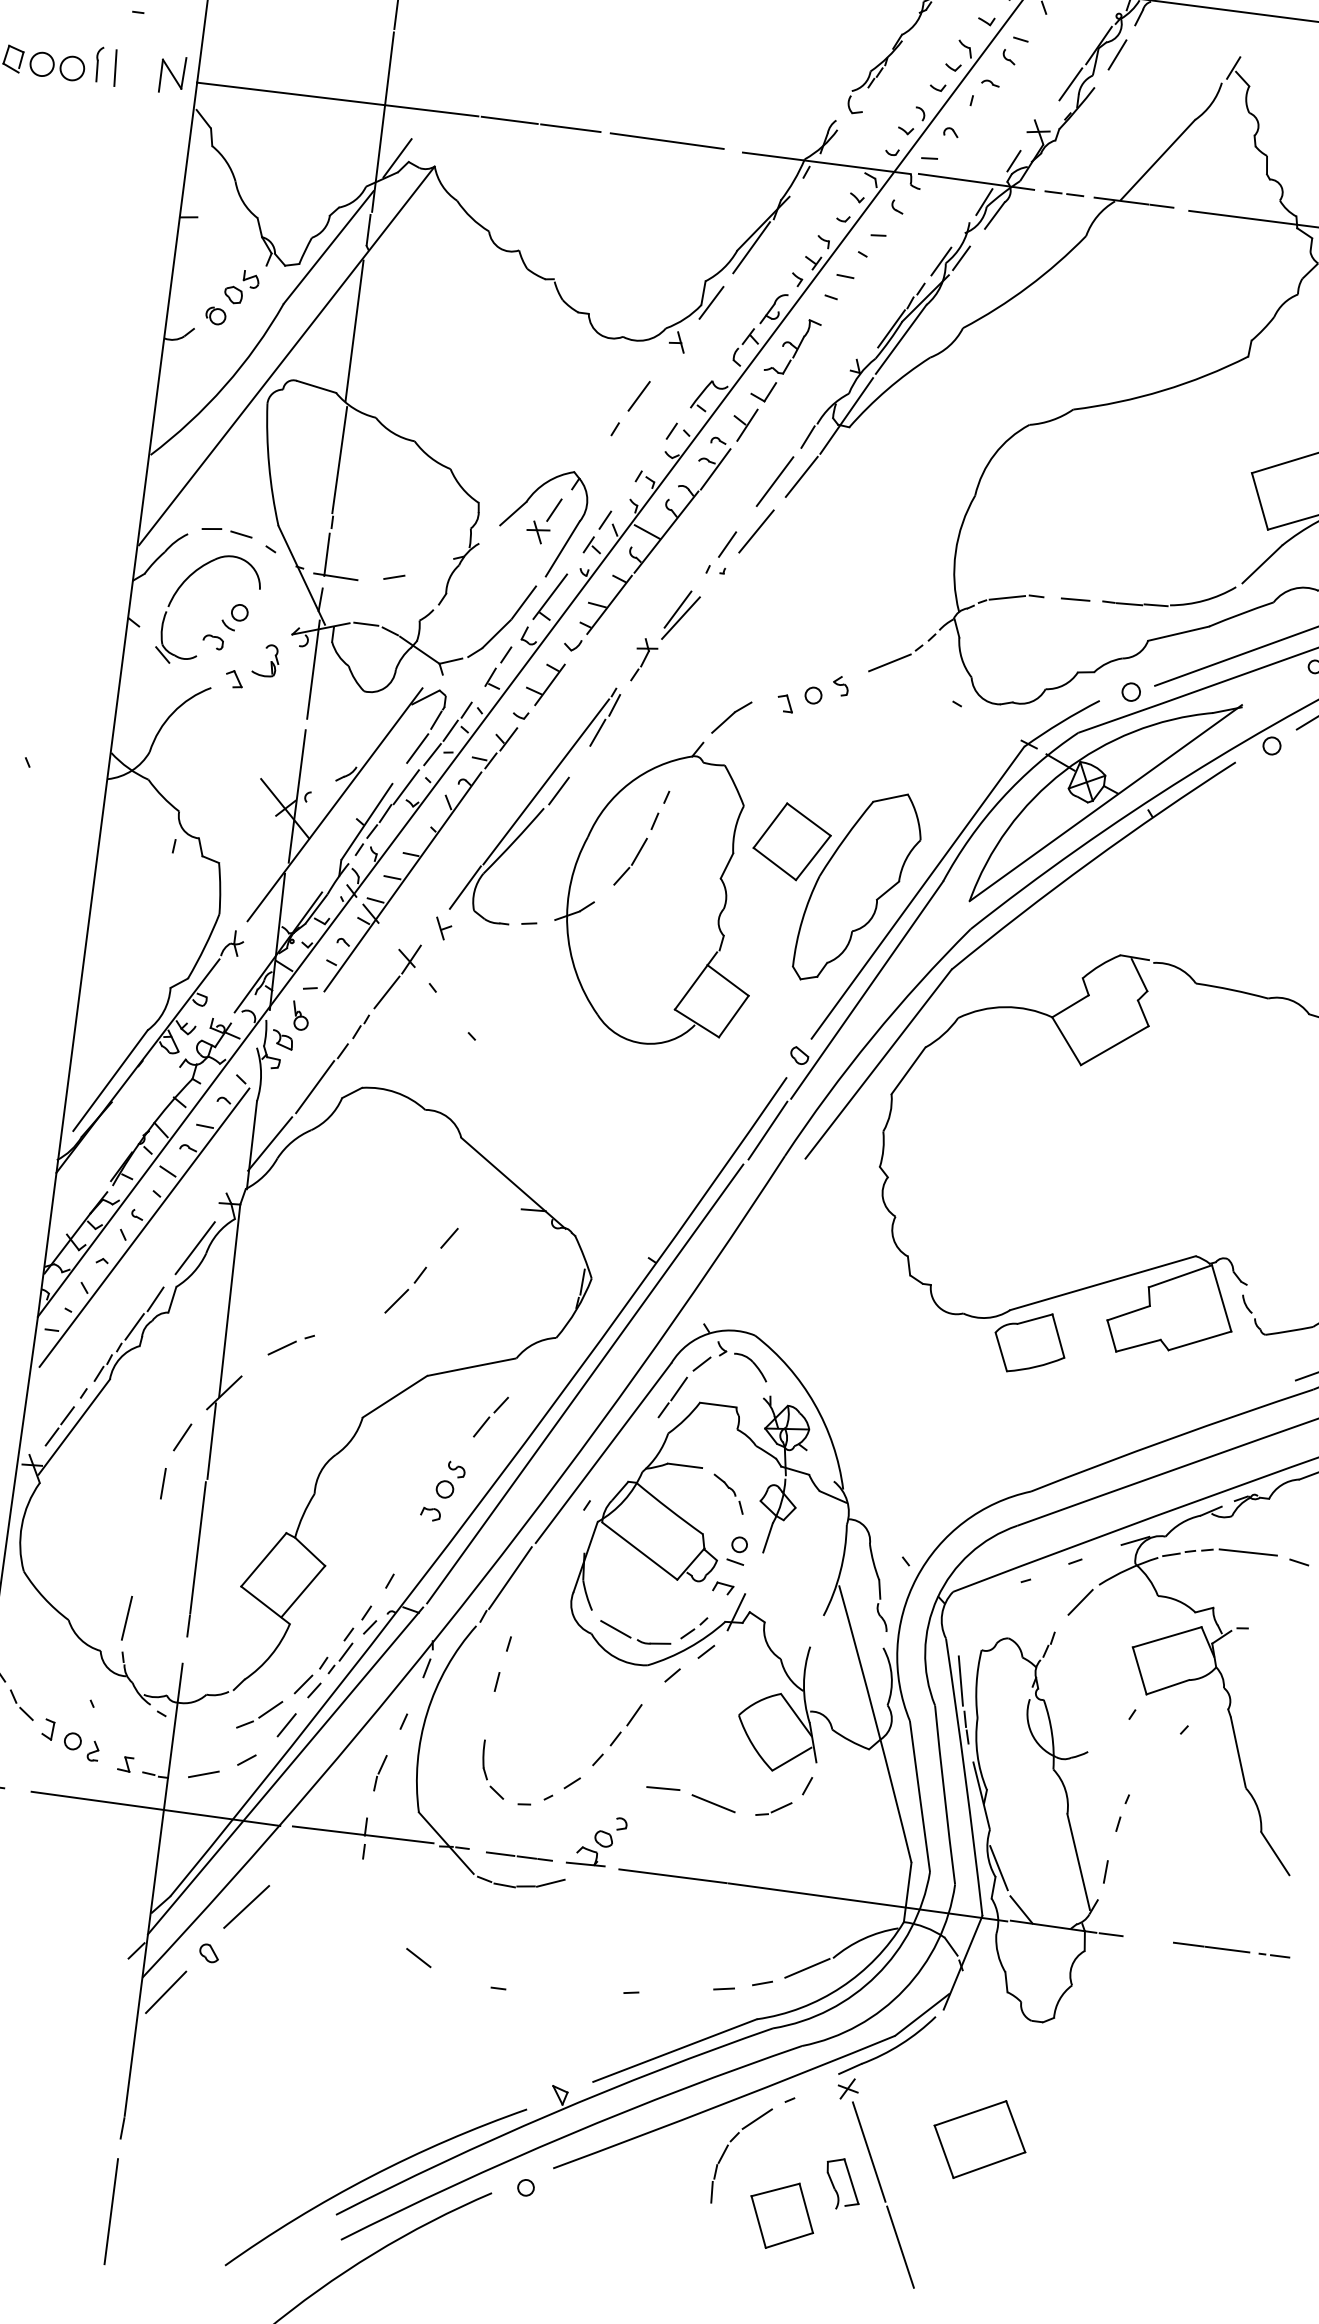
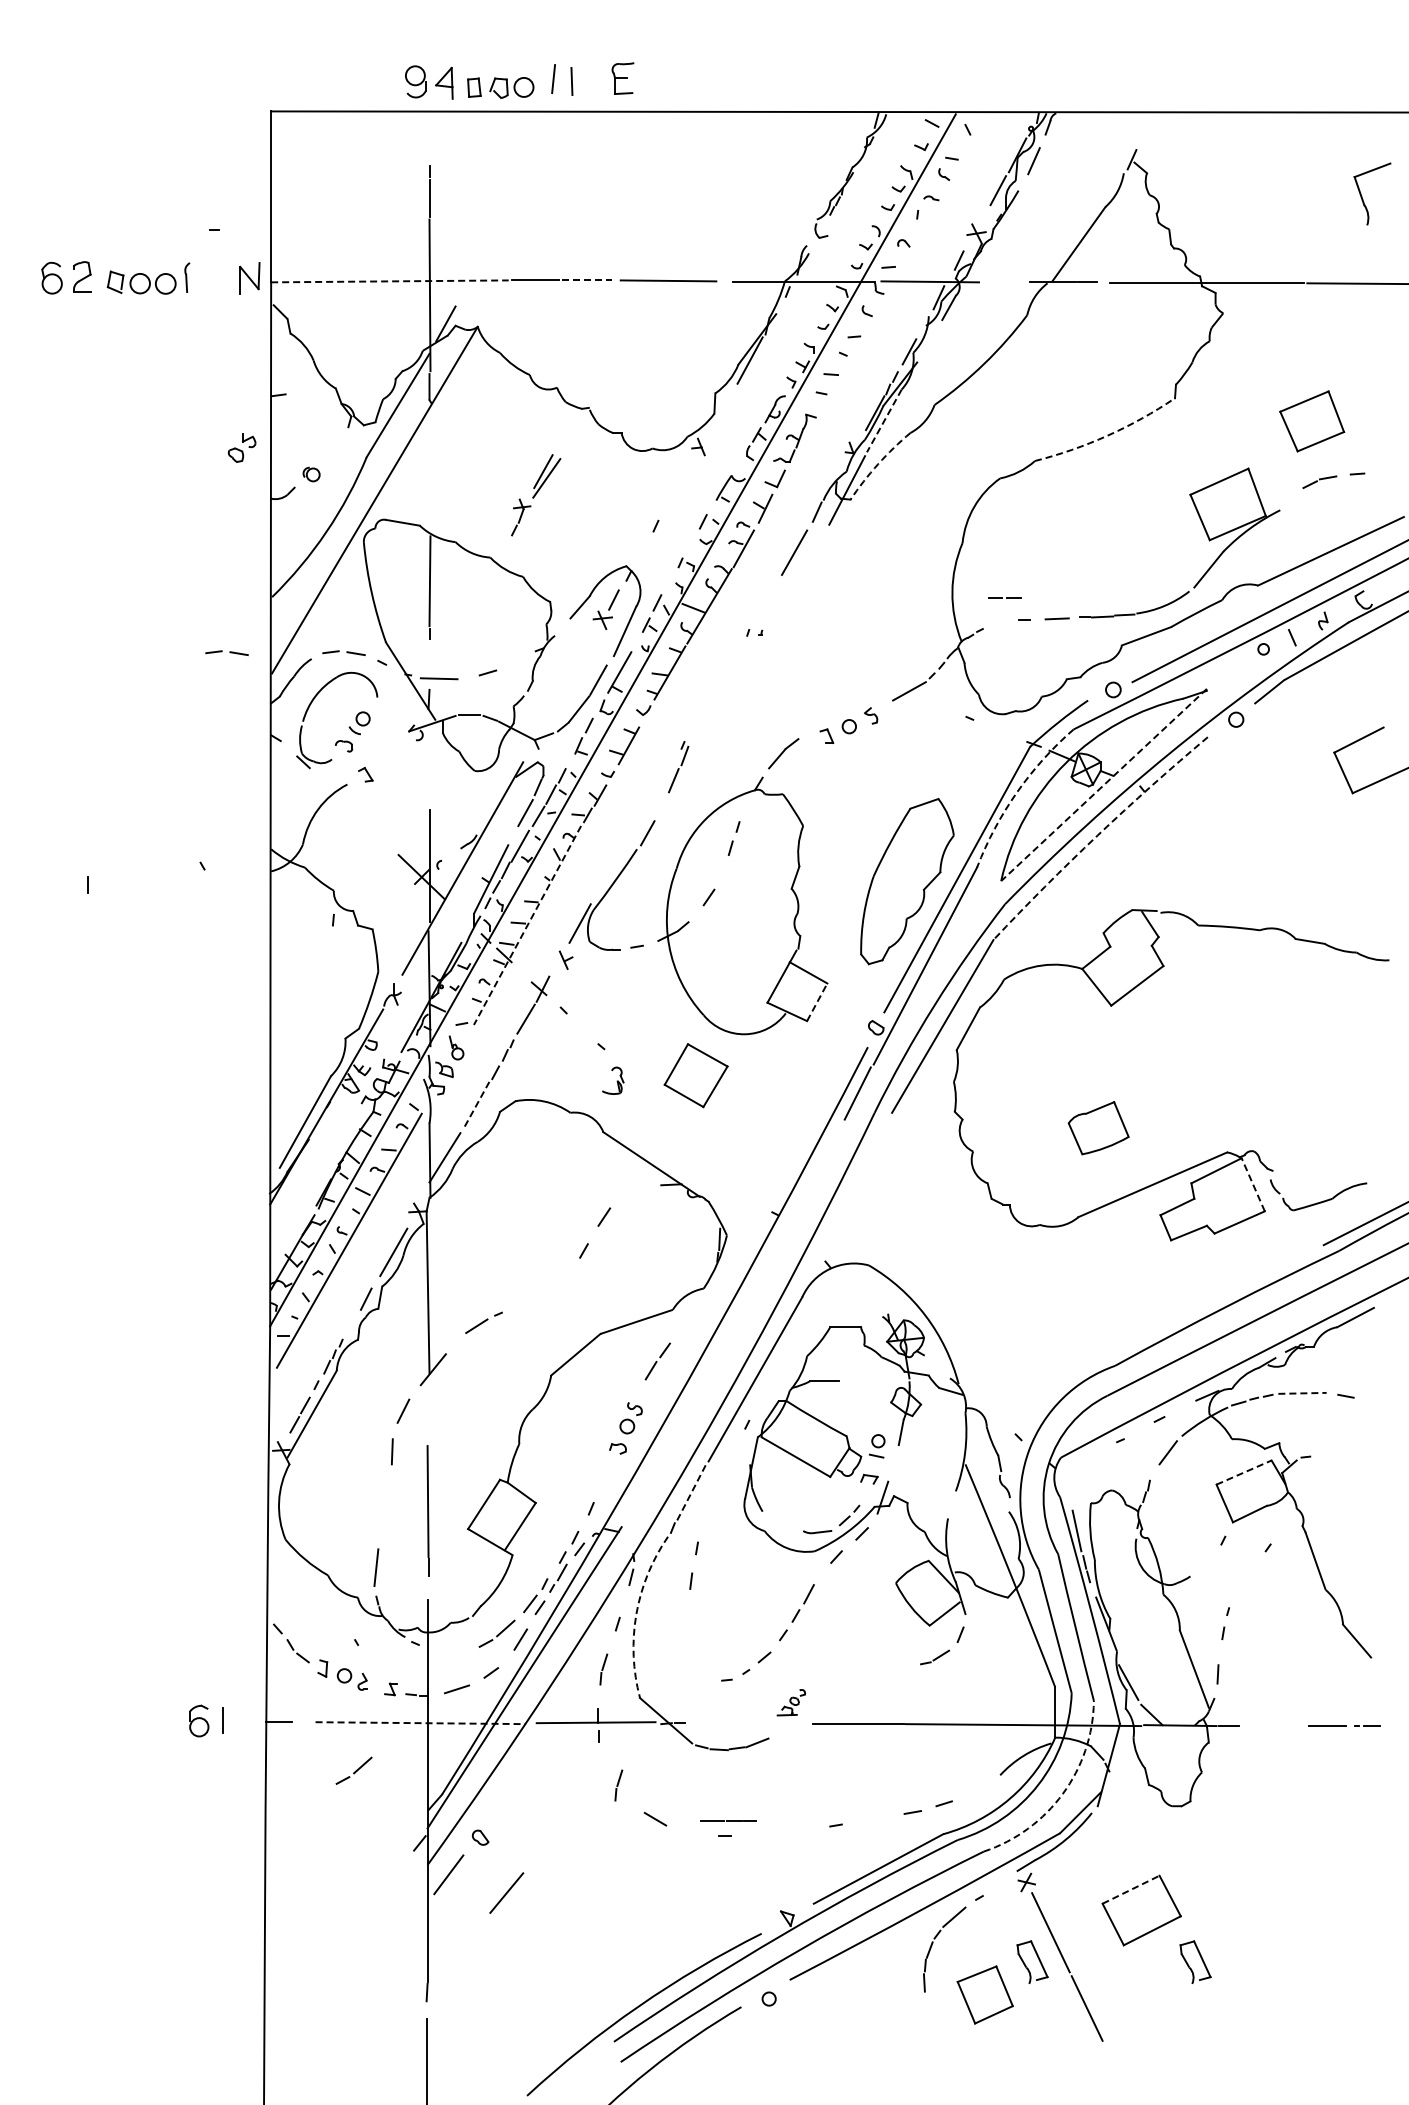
line: (115, 67) -> (201, 278), removed
line: (337, 99) -> (389, 281), solid -> dashed
line: (571, 128) -> (587, 280), solid -> dashed
line: (1062, 192) -> (1002, 597), moved
line: (961, 257) -> (925, 346), removed
part: (241, 286) -> (241, 447), moved
line: (711, 302) -> (722, 410), removed
line: (354, 330) -> (428, 471), removed
line: (901, 338) -> (884, 420), solid -> dashed
arc: (887, 390) -> (878, 464), solid -> dashed
arc: (1162, 390) -> (1107, 435), solid -> dashed
line: (639, 396) -> (672, 496), removed
line: (802, 476) -> (816, 545), removed
part: (88, 513) -> (226, 652), added
line: (756, 530) -> (784, 595), removed
line: (727, 544) -> (761, 610), removed
line: (326, 554) -> (429, 661), removed
line: (1006, 597) -> (999, 624), removed
part: (666, 636) -> (536, 495), moved
part: (266, 660) -> (613, 1080), moved
line: (313, 668) -> (430, 757), removed
line: (545, 781) -> (635, 826), removed
arc: (1001, 798) -> (1016, 792), solid -> dashed
line: (1106, 803) -> (1104, 785), solid -> dashed
part: (791, 841) -> (695, 1075), moved
line: (638, 850) -> (720, 874), removed
arc: (1090, 861) -> (1097, 835), solid -> dashed
line: (402, 881) -> (527, 925), solid -> dashed
line: (734, 1015) -> (817, 1001), solid -> dashed
line: (315, 1088) -> (476, 1106), solid -> dashed
line: (1222, 1298) -> (1253, 1184), solid -> dashed
line: (396, 1300) -> (566, 1274), removed
line: (134, 1325) -> (351, 1323), removed
part: (1029, 1343) -> (1098, 1128), moved
part: (701, 1366) -> (827, 1296), removed
line: (584, 1383) -> (732, 1323), removed
line: (211, 1441) -> (427, 1411), removed
part: (728, 1494) -> (863, 1400), removed
line: (1248, 1552) -> (1302, 1393), solid -> dashed
line: (510, 1578) -> (691, 1493), solid -> dashed
line: (616, 1629) -> (784, 1524), removed
line: (1167, 1637) -> (1244, 1472), solid -> dashed
arc: (427, 1713) -> (636, 1614), solid -> dashed
part: (486, 1771) -> (691, 1656), removed
line: (662, 1787) -> (840, 1651), removed
line: (713, 1803) -> (884, 1659), removed
line: (156, 1809) -> (421, 1723), solid -> dashed
part: (597, 1840) -> (791, 1702), size x0.6
part: (69, 1854) -> (353, 1770), added
line: (519, 1855) -> (728, 1820), moved
line: (246, 1906) -> (506, 1892), moved
part: (380, 1912) -> (618, 1785), added
line: (1188, 1945) -> (1294, 1726), removed
line: (806, 1968) -> (979, 1786), removed
arc: (903, 1989) -> (1062, 1793), solid -> dashed
line: (970, 2113) -> (1131, 1889), solid -> dashed
part: (1043, 2207) -> (1201, 1960), added

